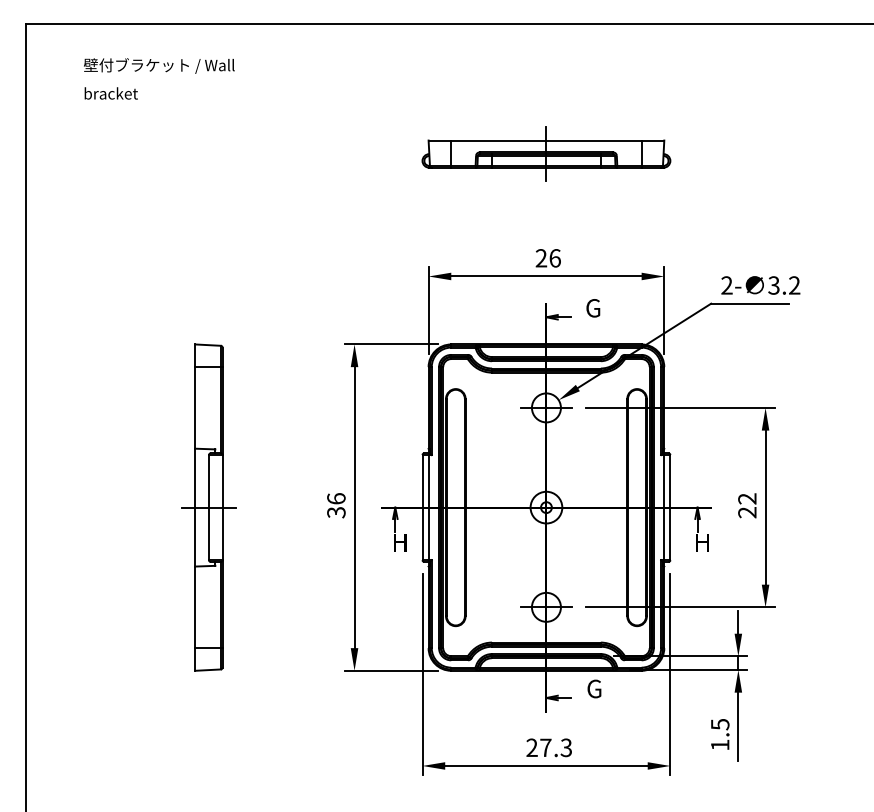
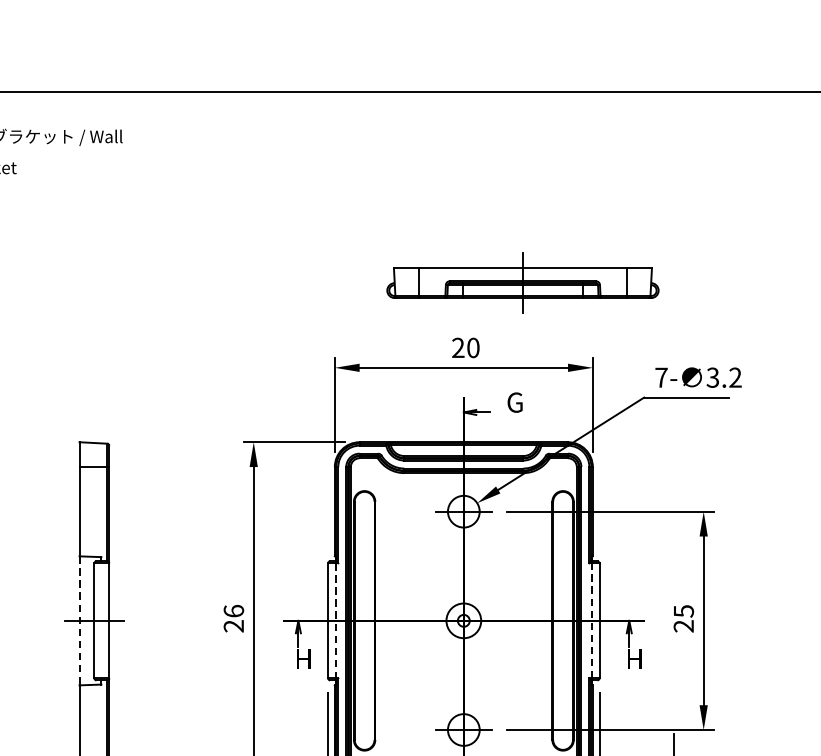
part: (546, 153) -> (523, 282), moved
text: (554, 258) -> (472, 348), 26 -> 20
text: (726, 285) -> (660, 377), 2- -> 7-
text: (747, 498) -> (683, 610), 22 -> 25
line: (195, 507) -> (79, 620), solid -> dashed
line: (429, 507) -> (335, 620), solid -> dashed
line: (663, 507) -> (591, 620), solid -> dashed
text: (336, 512) -> (234, 626), 36 -> 26

